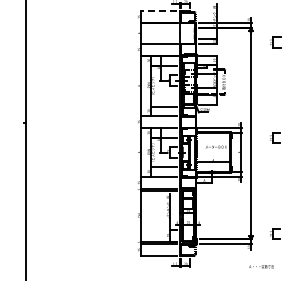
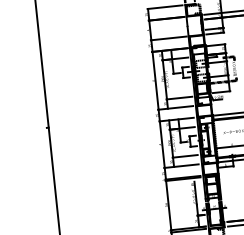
line: (158, 11) -> (164, 7), dashed -> solid

